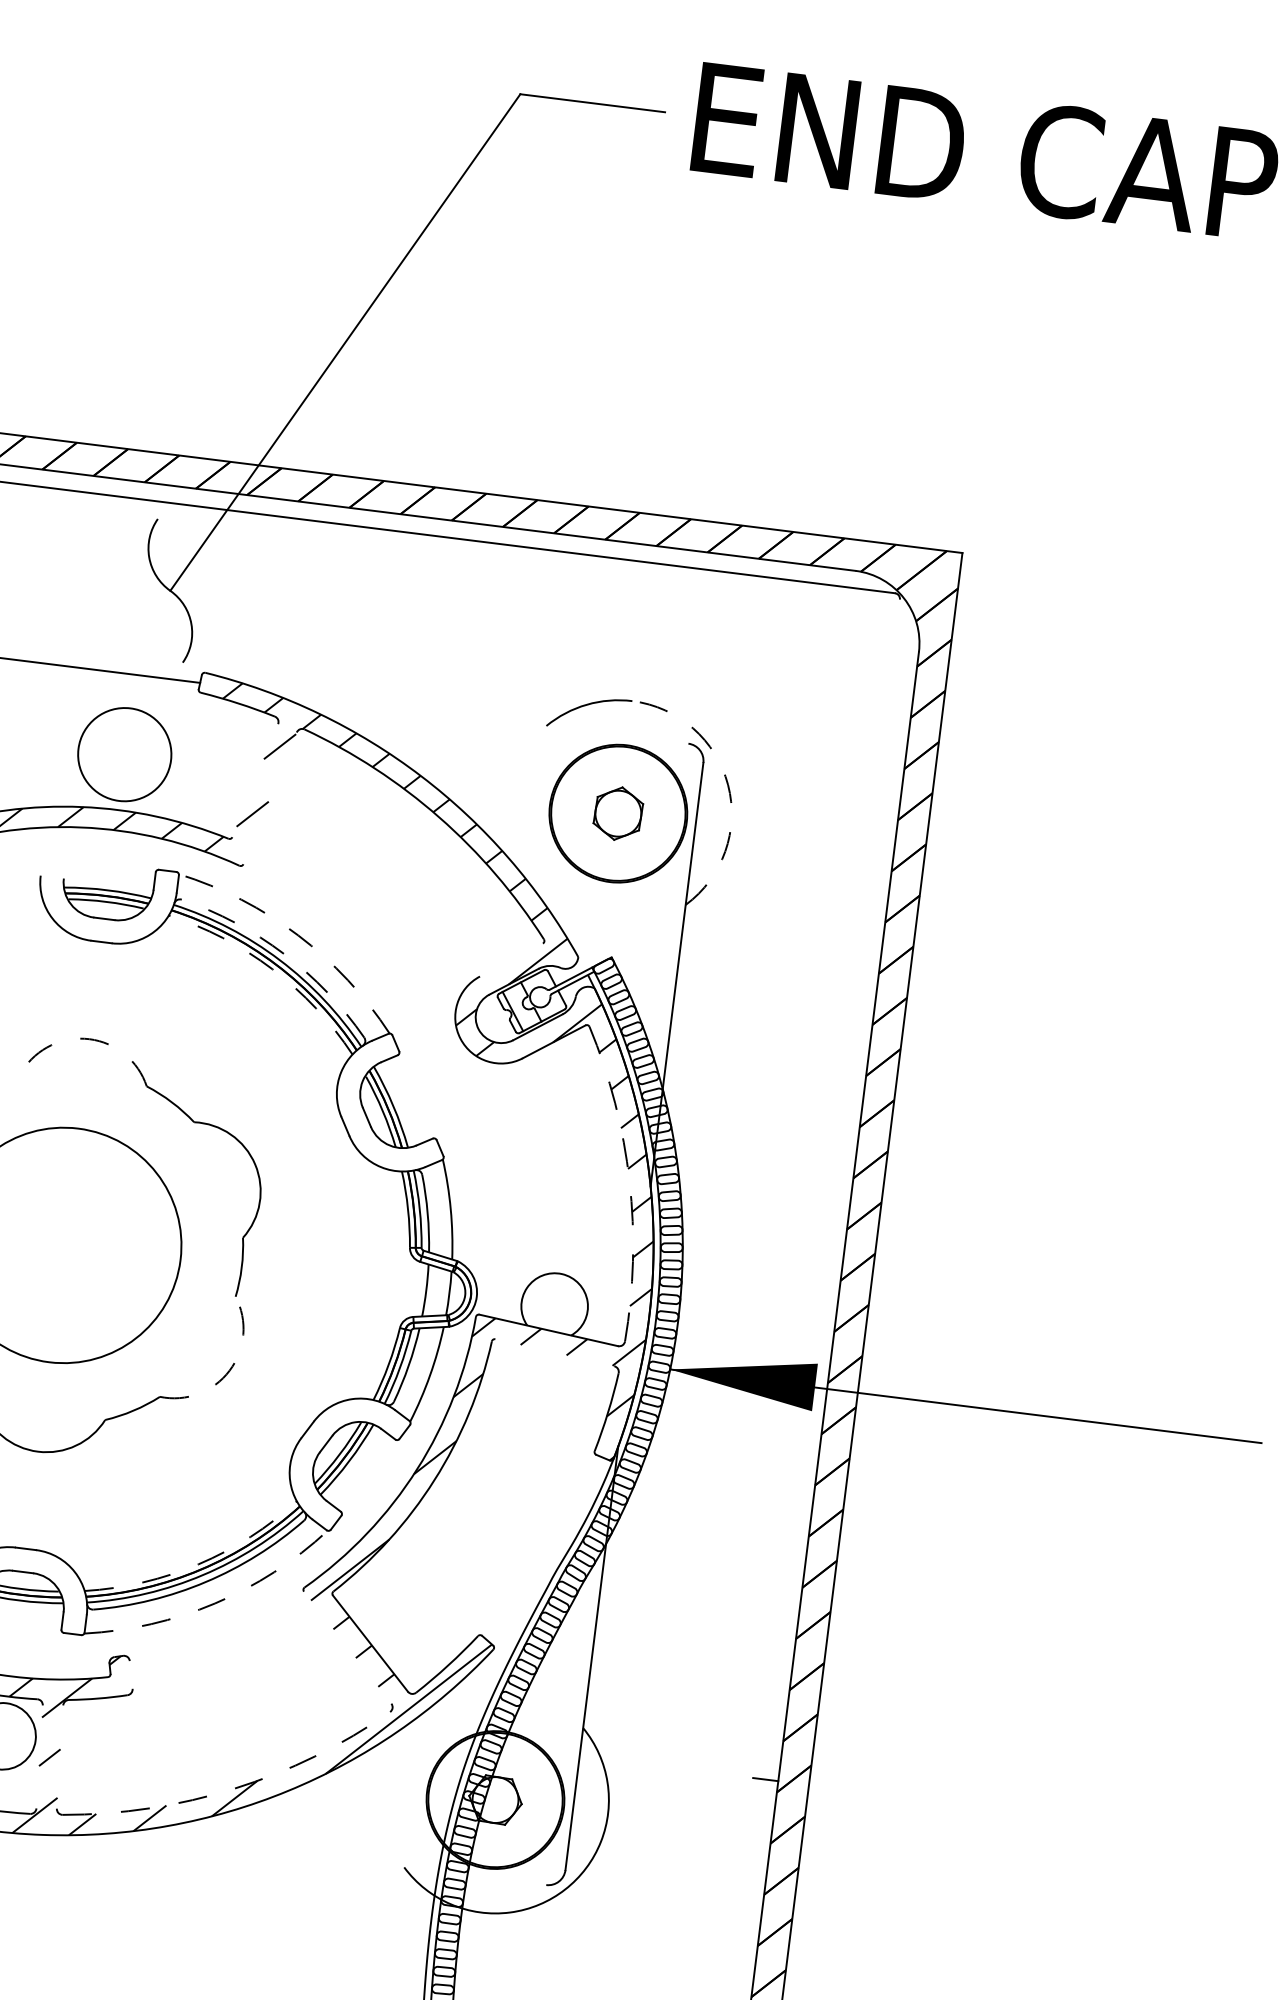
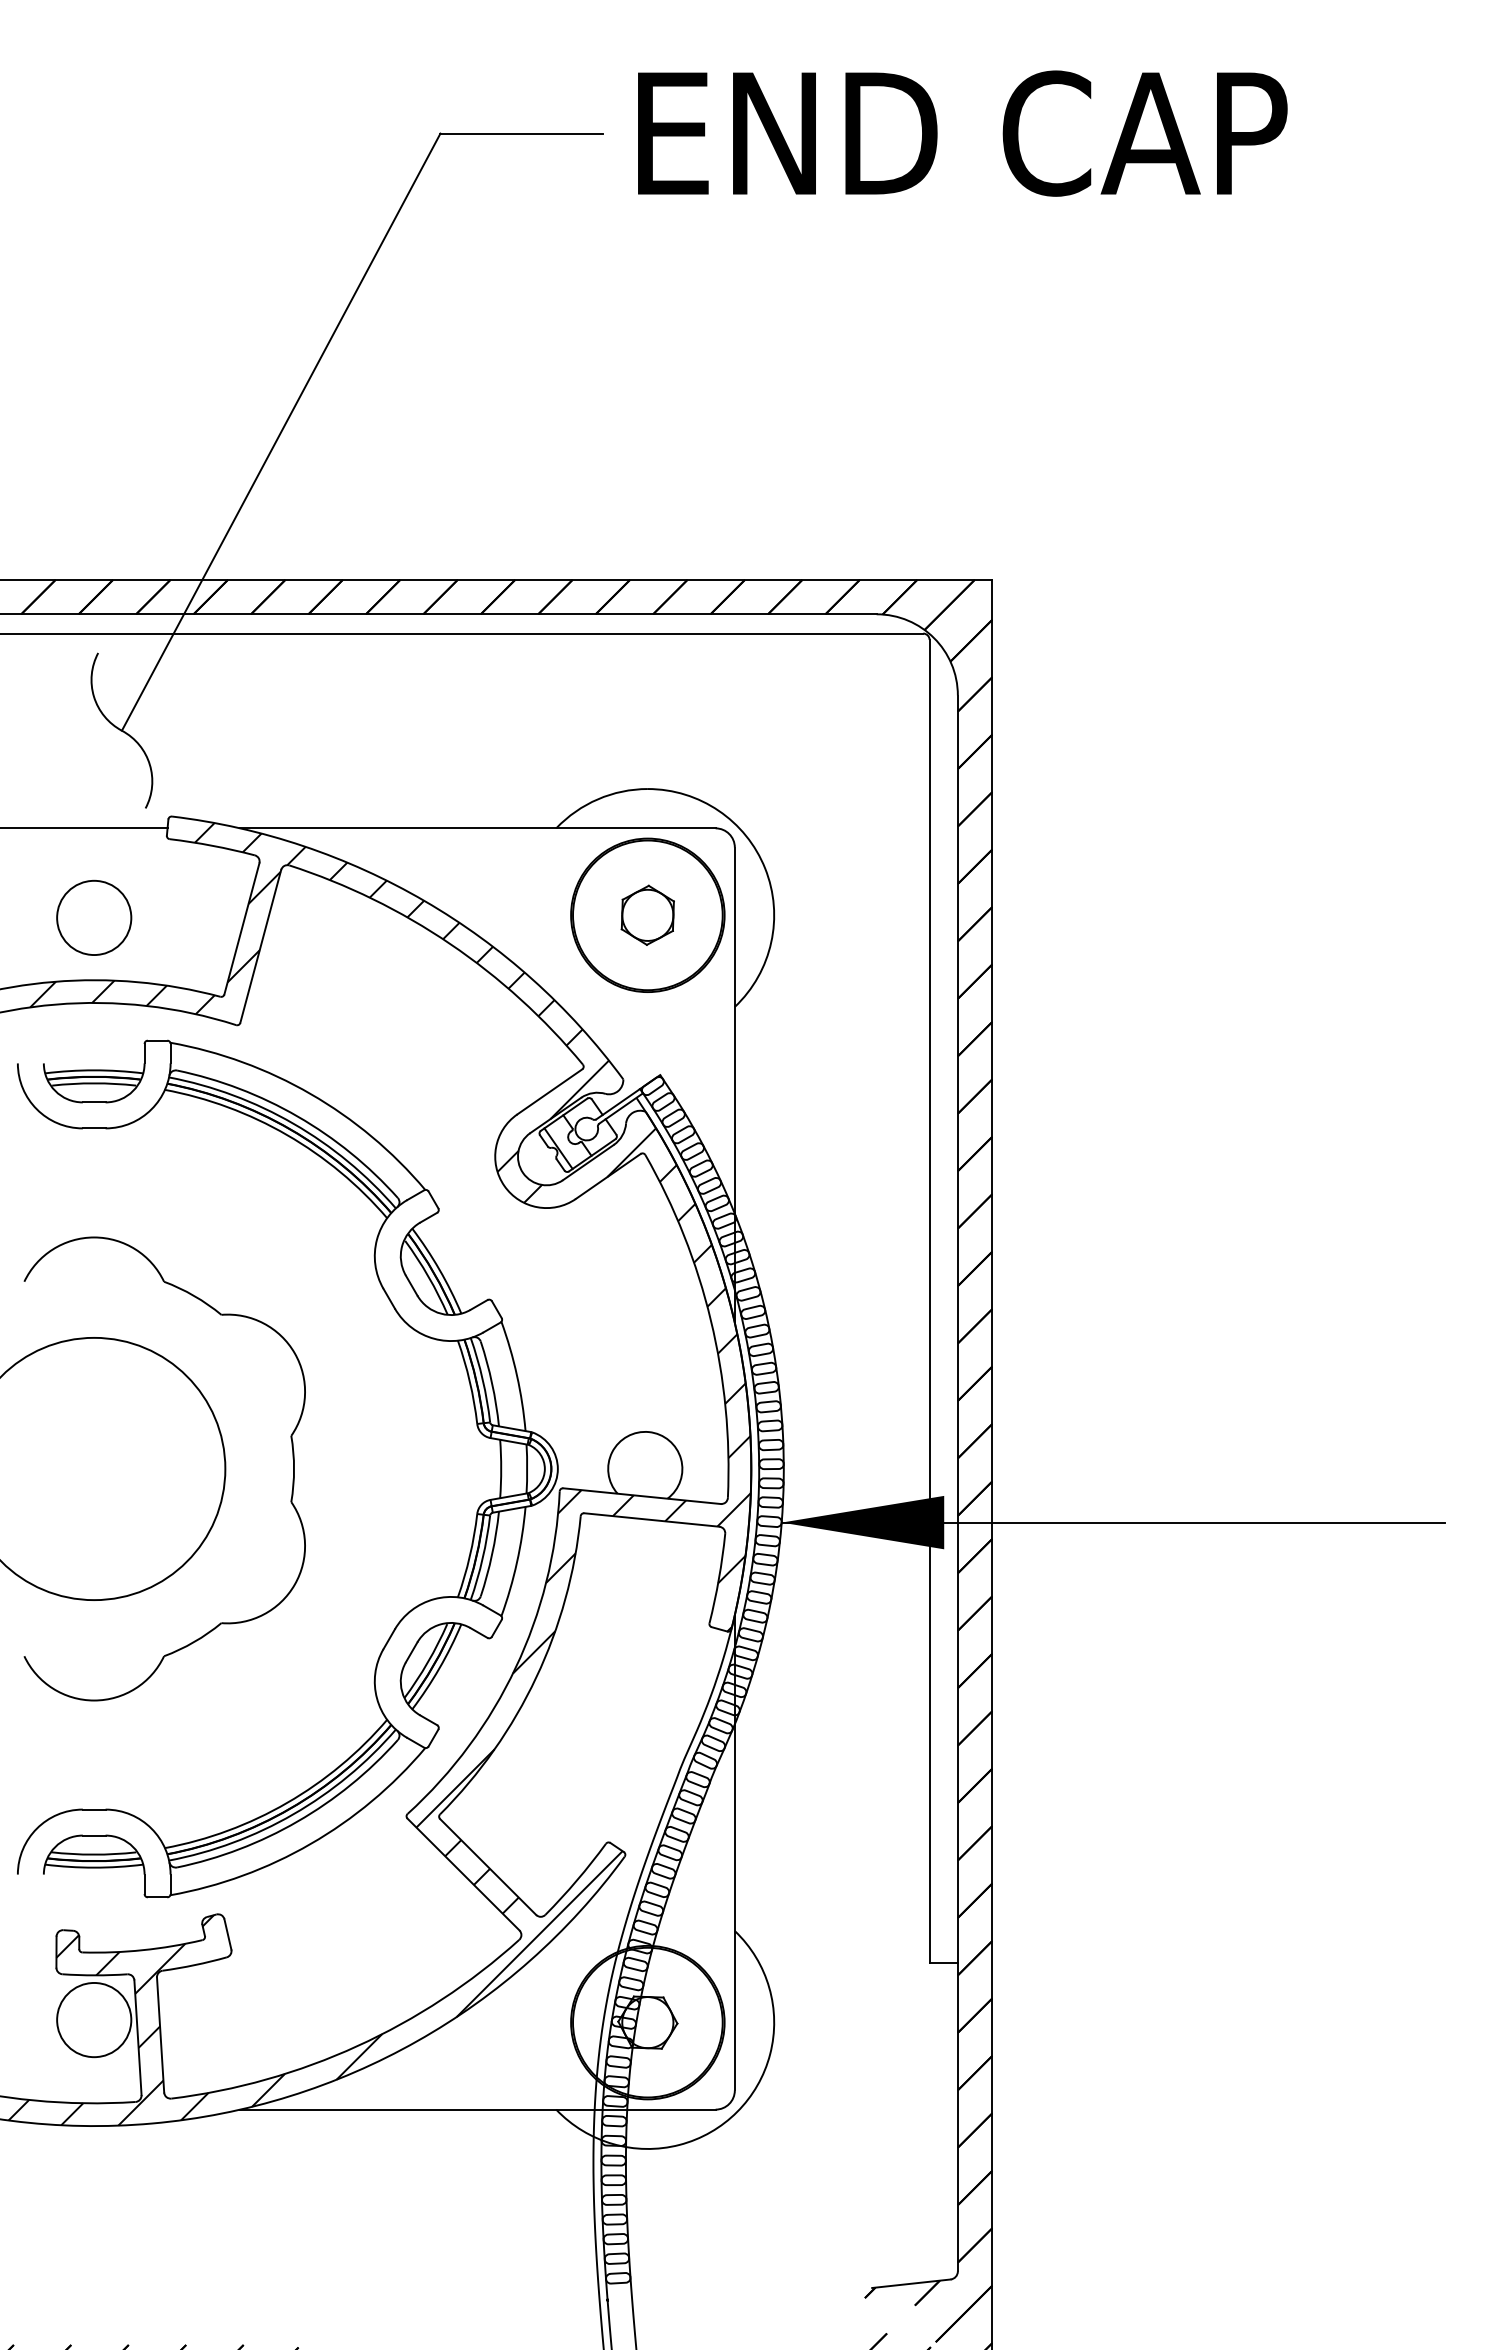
line: (476, 717) -> (477, 828), added
circle: (125, 754) -> (94, 917), size x0.71
line: (254, 780) -> (241, 928), added
arc: (728, 784) -> (765, 868), dashed -> solid
line: (269, 797) -> (260, 945), added
arc: (297, 935) -> (310, 1094), dashed -> solid
arc: (283, 953) -> (297, 1116), dashed -> solid
line: (511, 959) -> (549, 1091), added
arc: (273, 968) -> (287, 1134), dashed -> solid
arc: (89, 1039) -> (94, 1237), dashed -> solid
arc: (629, 1181) -> (710, 1320), dashed -> solid
line: (826, 1188) -> (929, 1300), added
line: (554, 1352) -> (651, 1519), added
arc: (229, 1370) -> (294, 1584), dashed -> solid
arc: (198, 1563) -> (287, 1802), dashed -> solid
arc: (214, 1603) -> (310, 1843), dashed -> solid
line: (347, 1647) -> (463, 1874), added
line: (130, 1674) -> (227, 1934), added
line: (39, 1756) -> (137, 2037), added
line: (60, 1756) -> (160, 2034), added
arc: (234, 1789) -> (357, 2046), dashed -> solid
line: (334, 1858) -> (477, 2109), added

